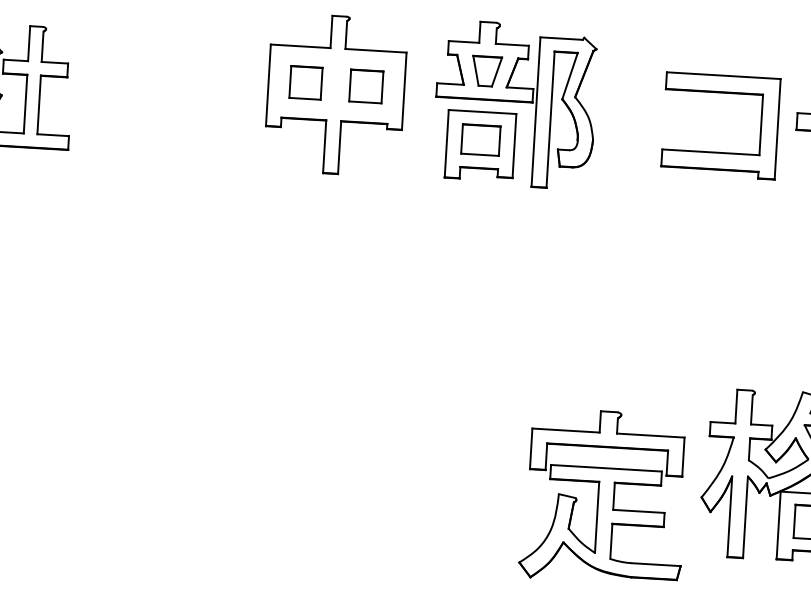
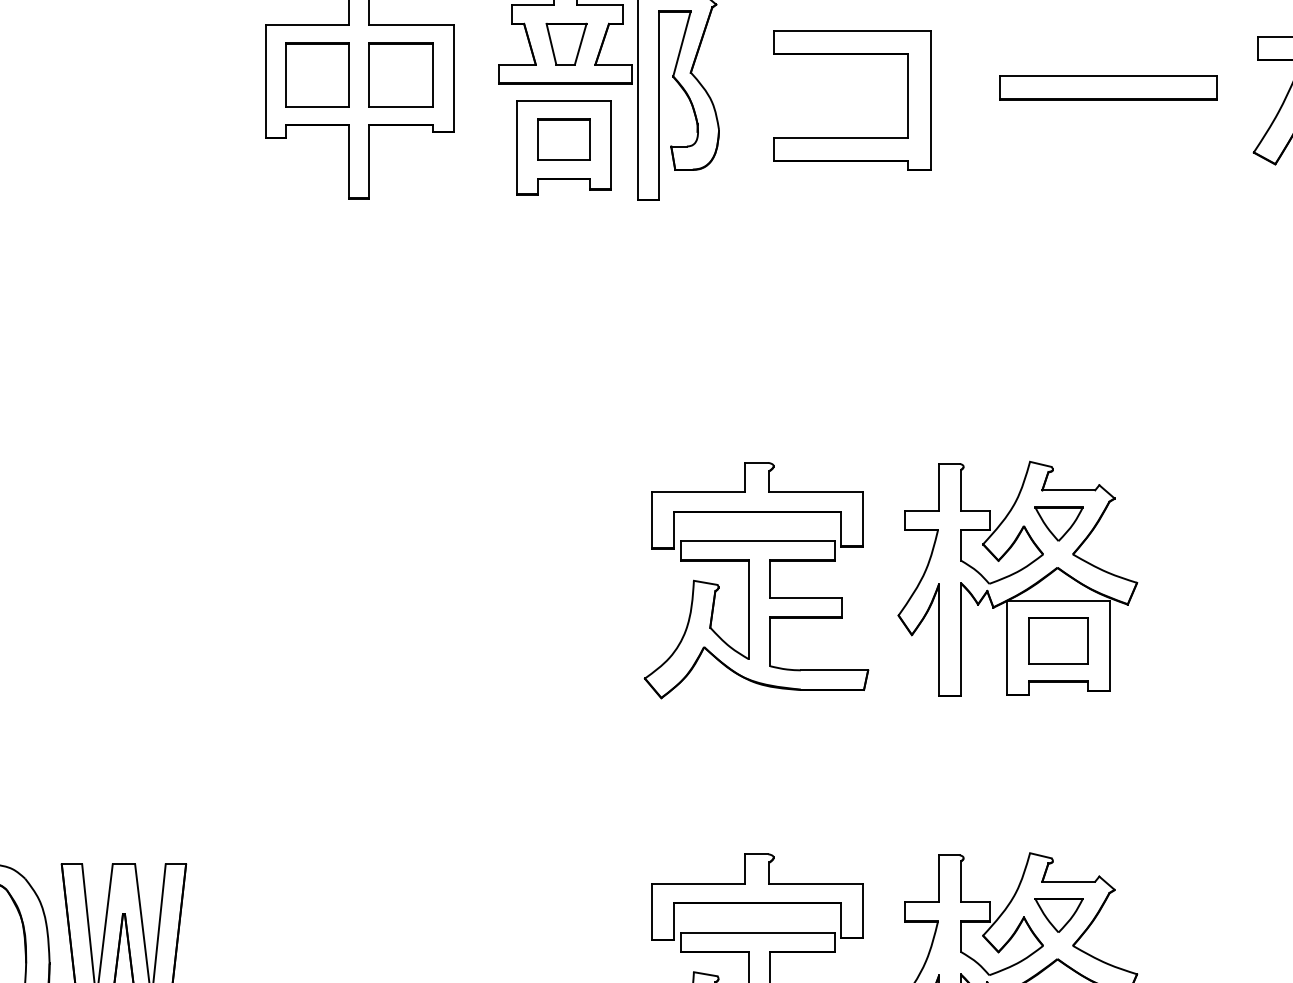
part: (306, 82) -> (317, 74), size x1.43
part: (365, 86) -> (400, 74), size x1.43
part: (719, 152) -> (852, 137), moved
part: (604, 496) -> (756, 580), moved

